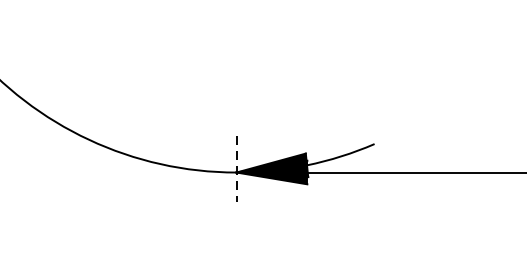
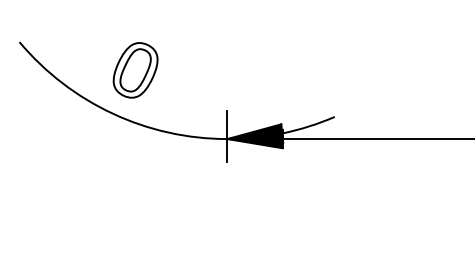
part: (118, 84) -> (135, 70), added
line: (236, 169) -> (227, 136), dashed -> solid

